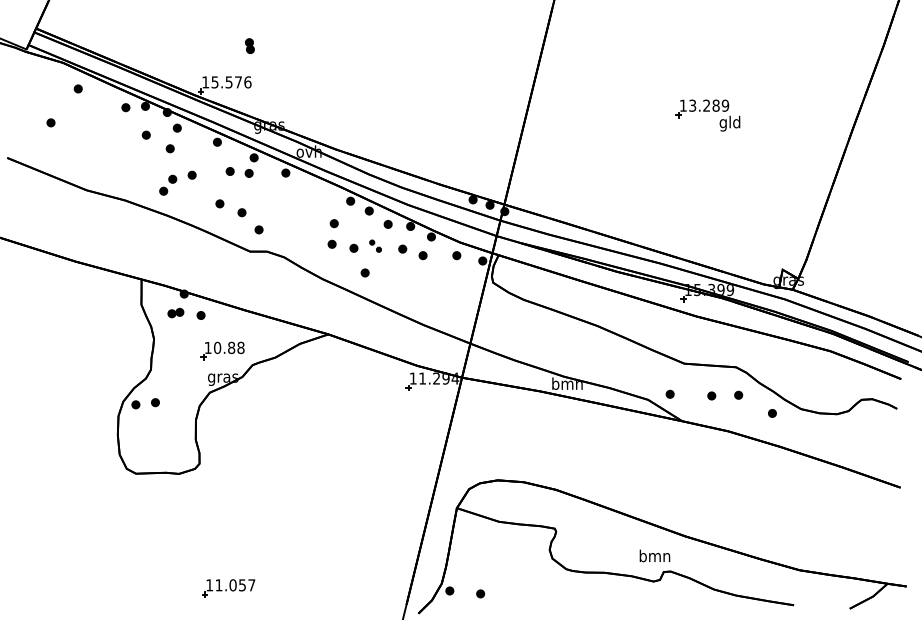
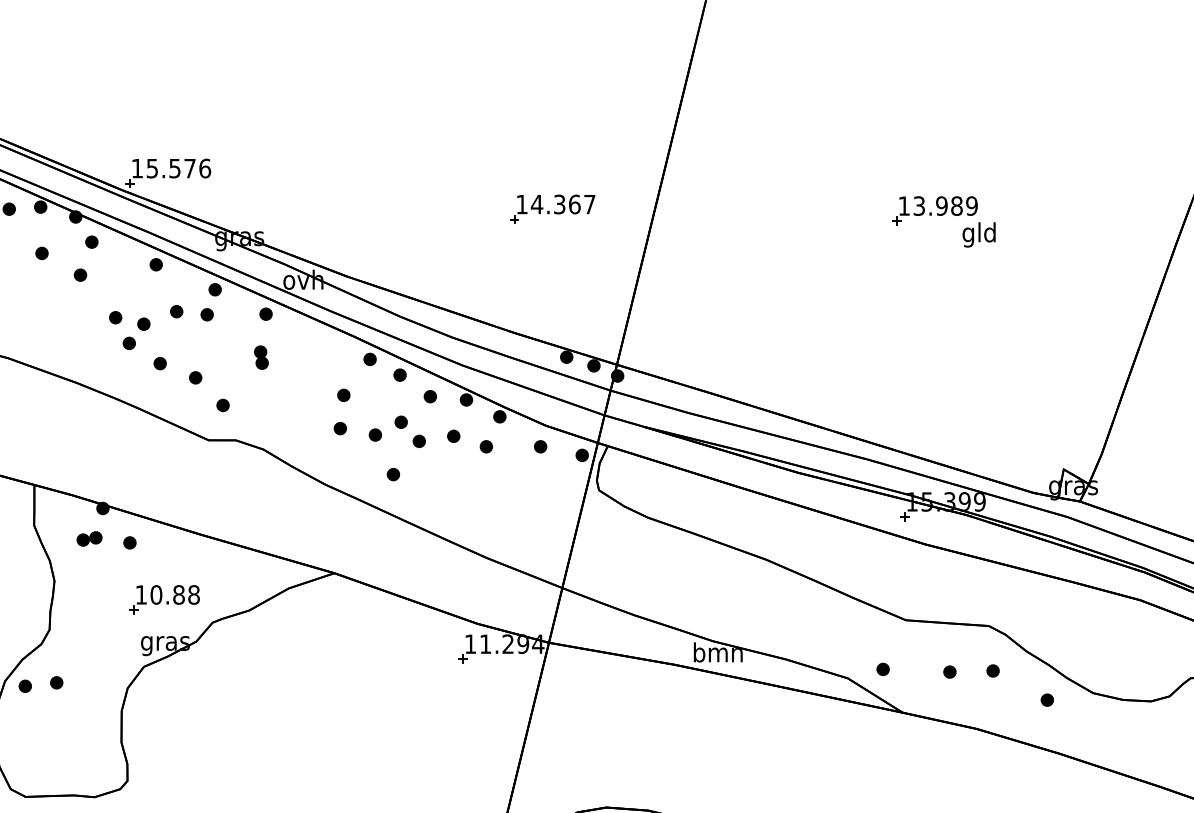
part: (249, 46) -> (260, 358), moved
text: (706, 105) -> (941, 205), 13.289 -> 13.989
part: (463, 107) -> (551, 208), added
part: (168, 184) -> (137, 332), moved
part: (375, 245) -> (410, 430), size x1.67

